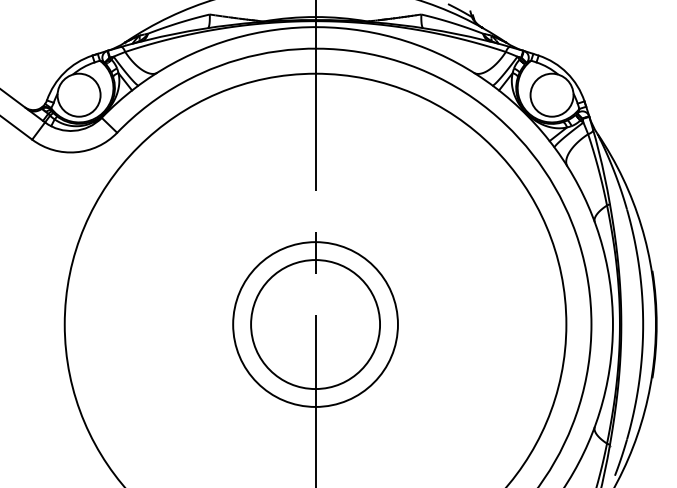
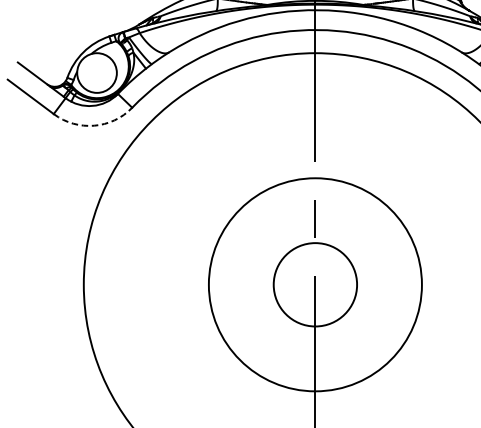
arc: (76, 152) -> (94, 125), solid -> dashed
circle: (315, 324) -> (315, 284), size x0.7
circle: (315, 324) -> (315, 284), size x1.4

